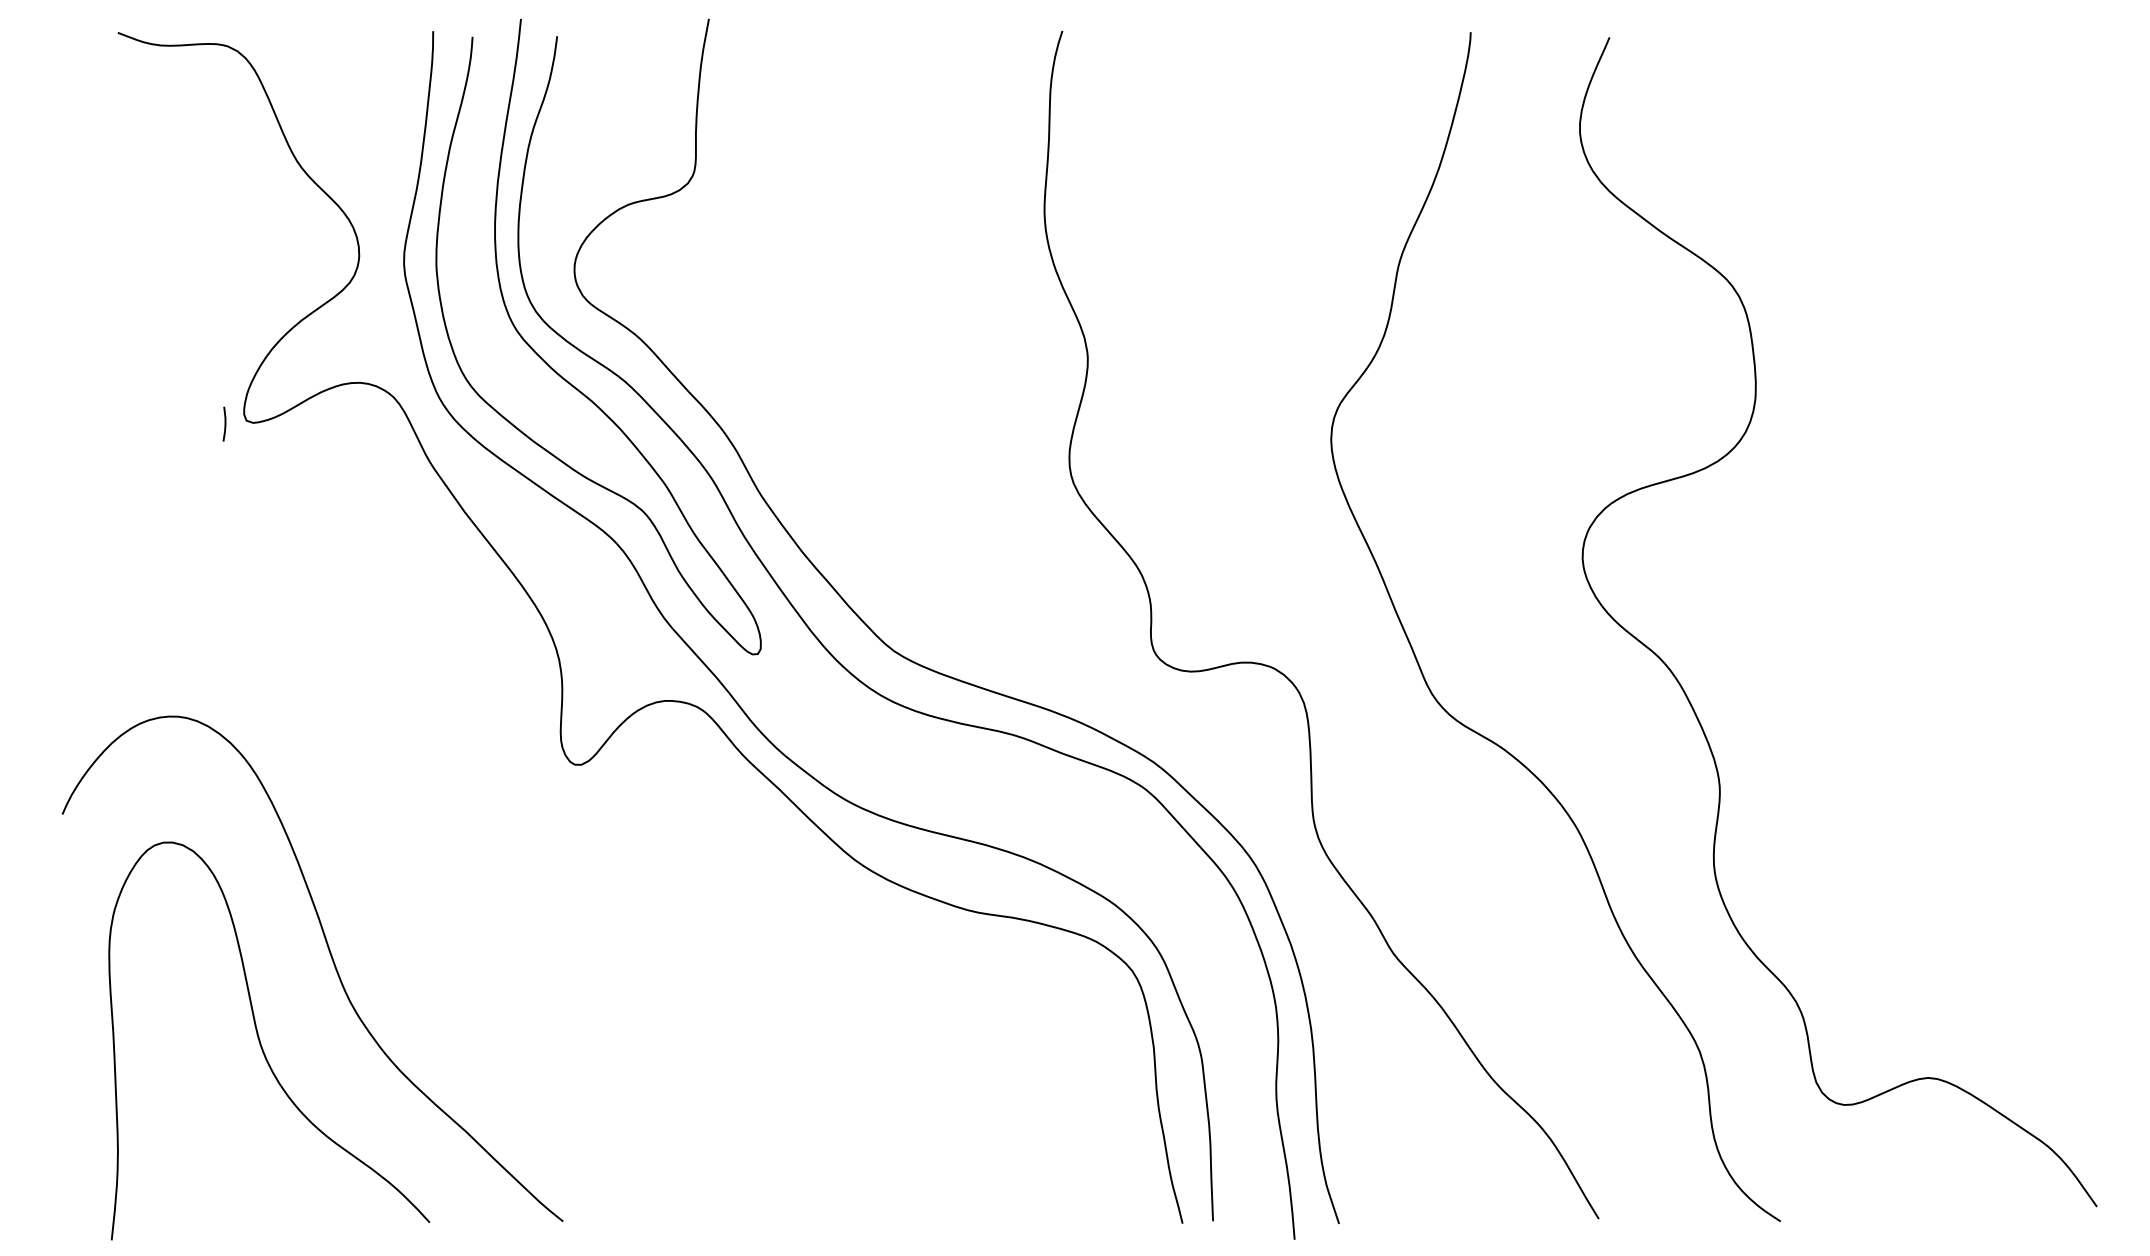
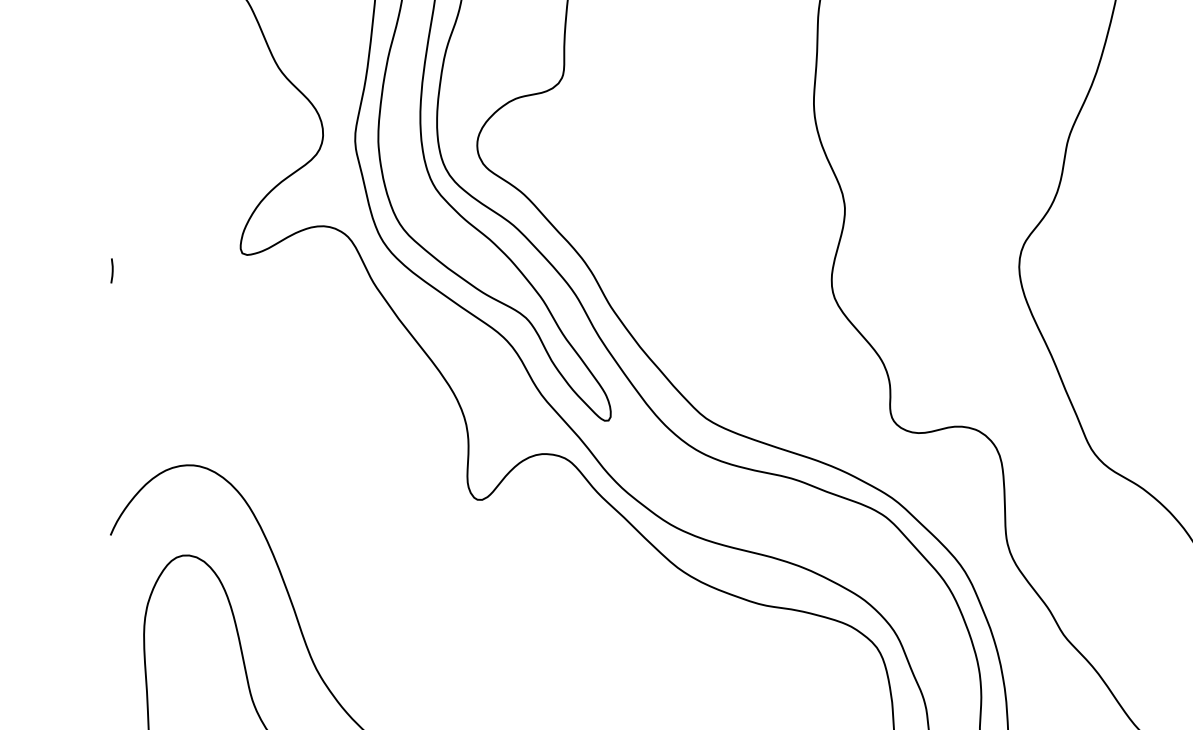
line: (224, 423) -> (112, 270), moved

